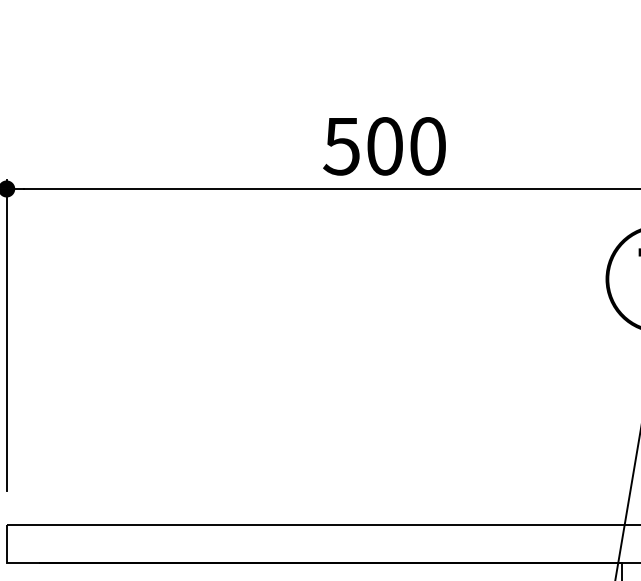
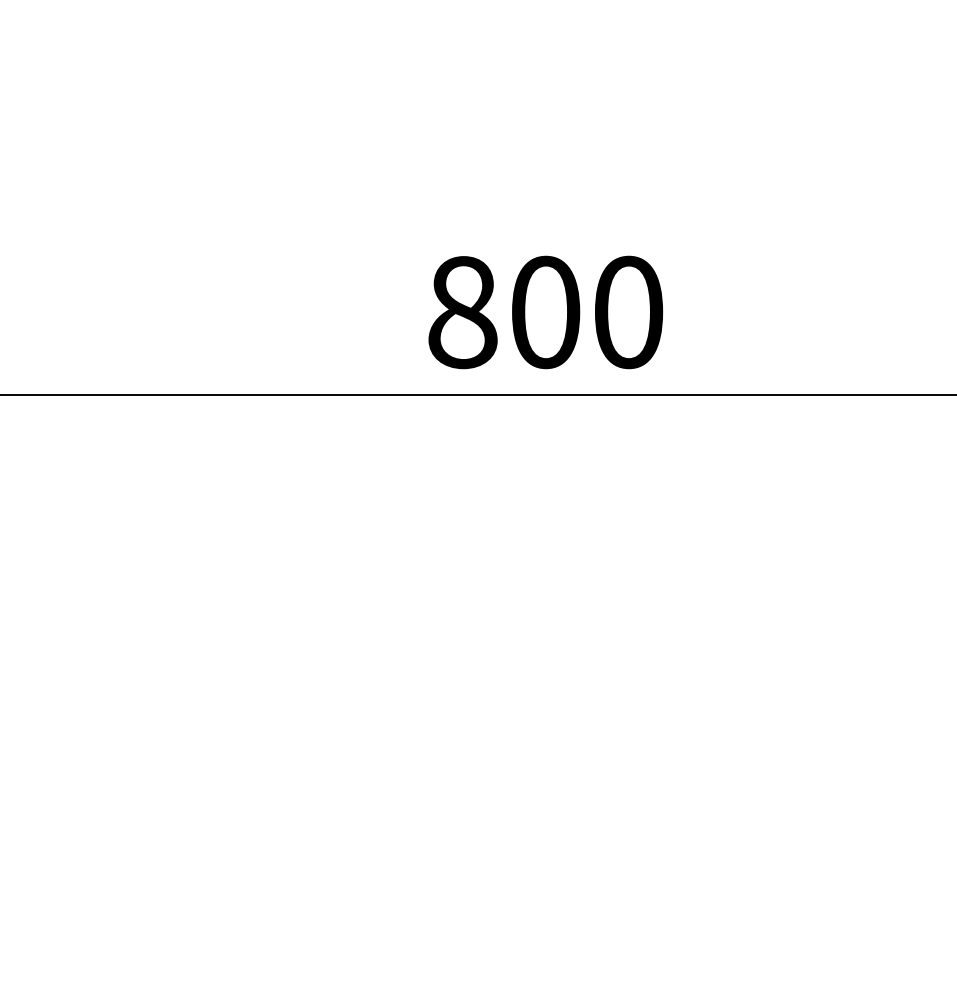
text: (341, 146) -> (461, 312), 500 -> 800

